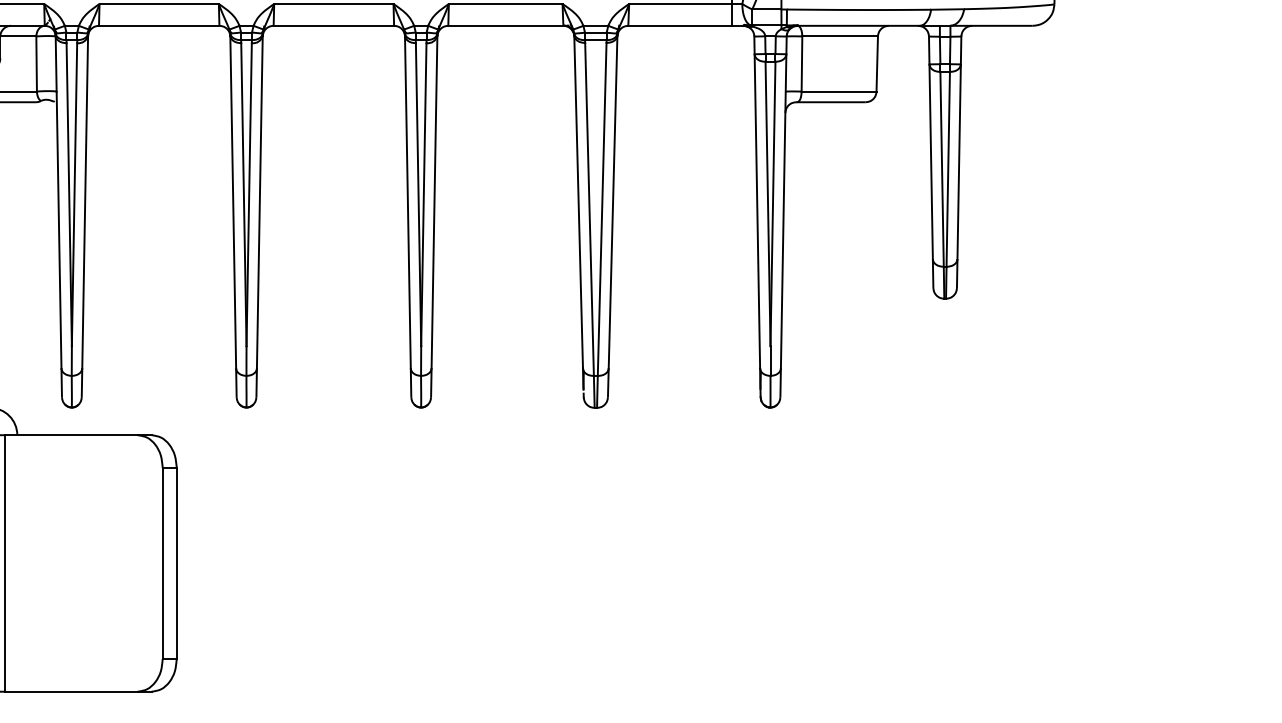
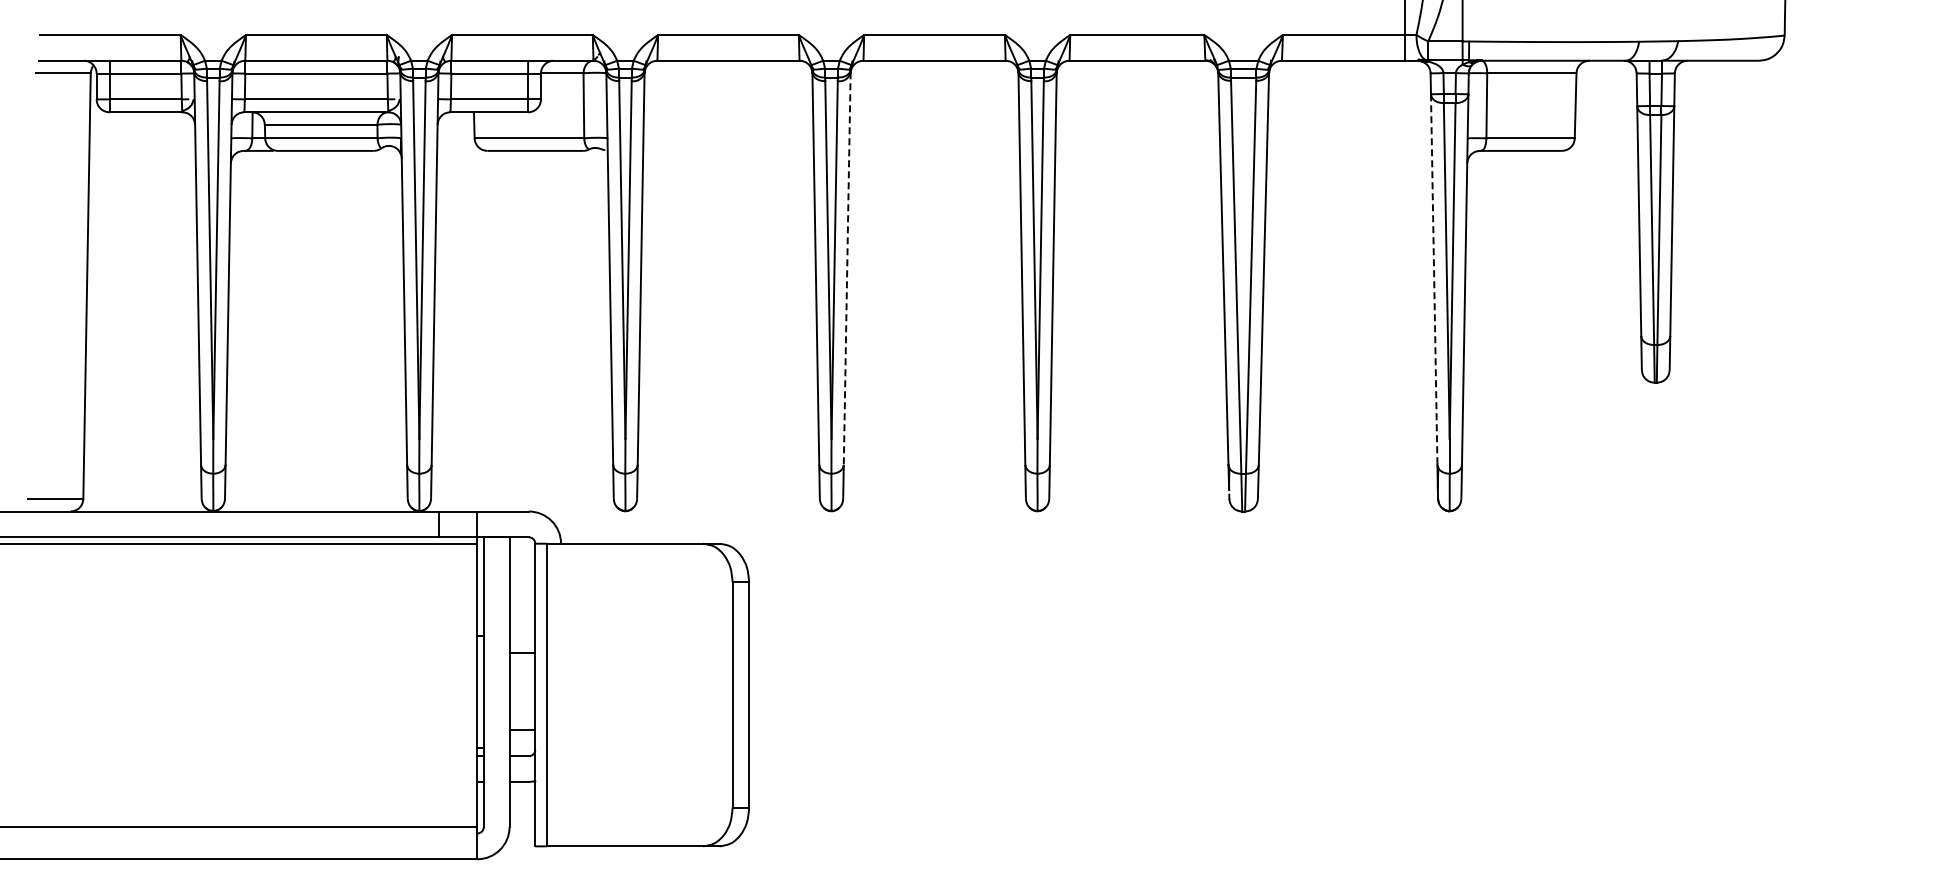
line: (260, 202) -> (847, 269), solid -> dashed
line: (757, 212) -> (1434, 280), solid -> dashed

